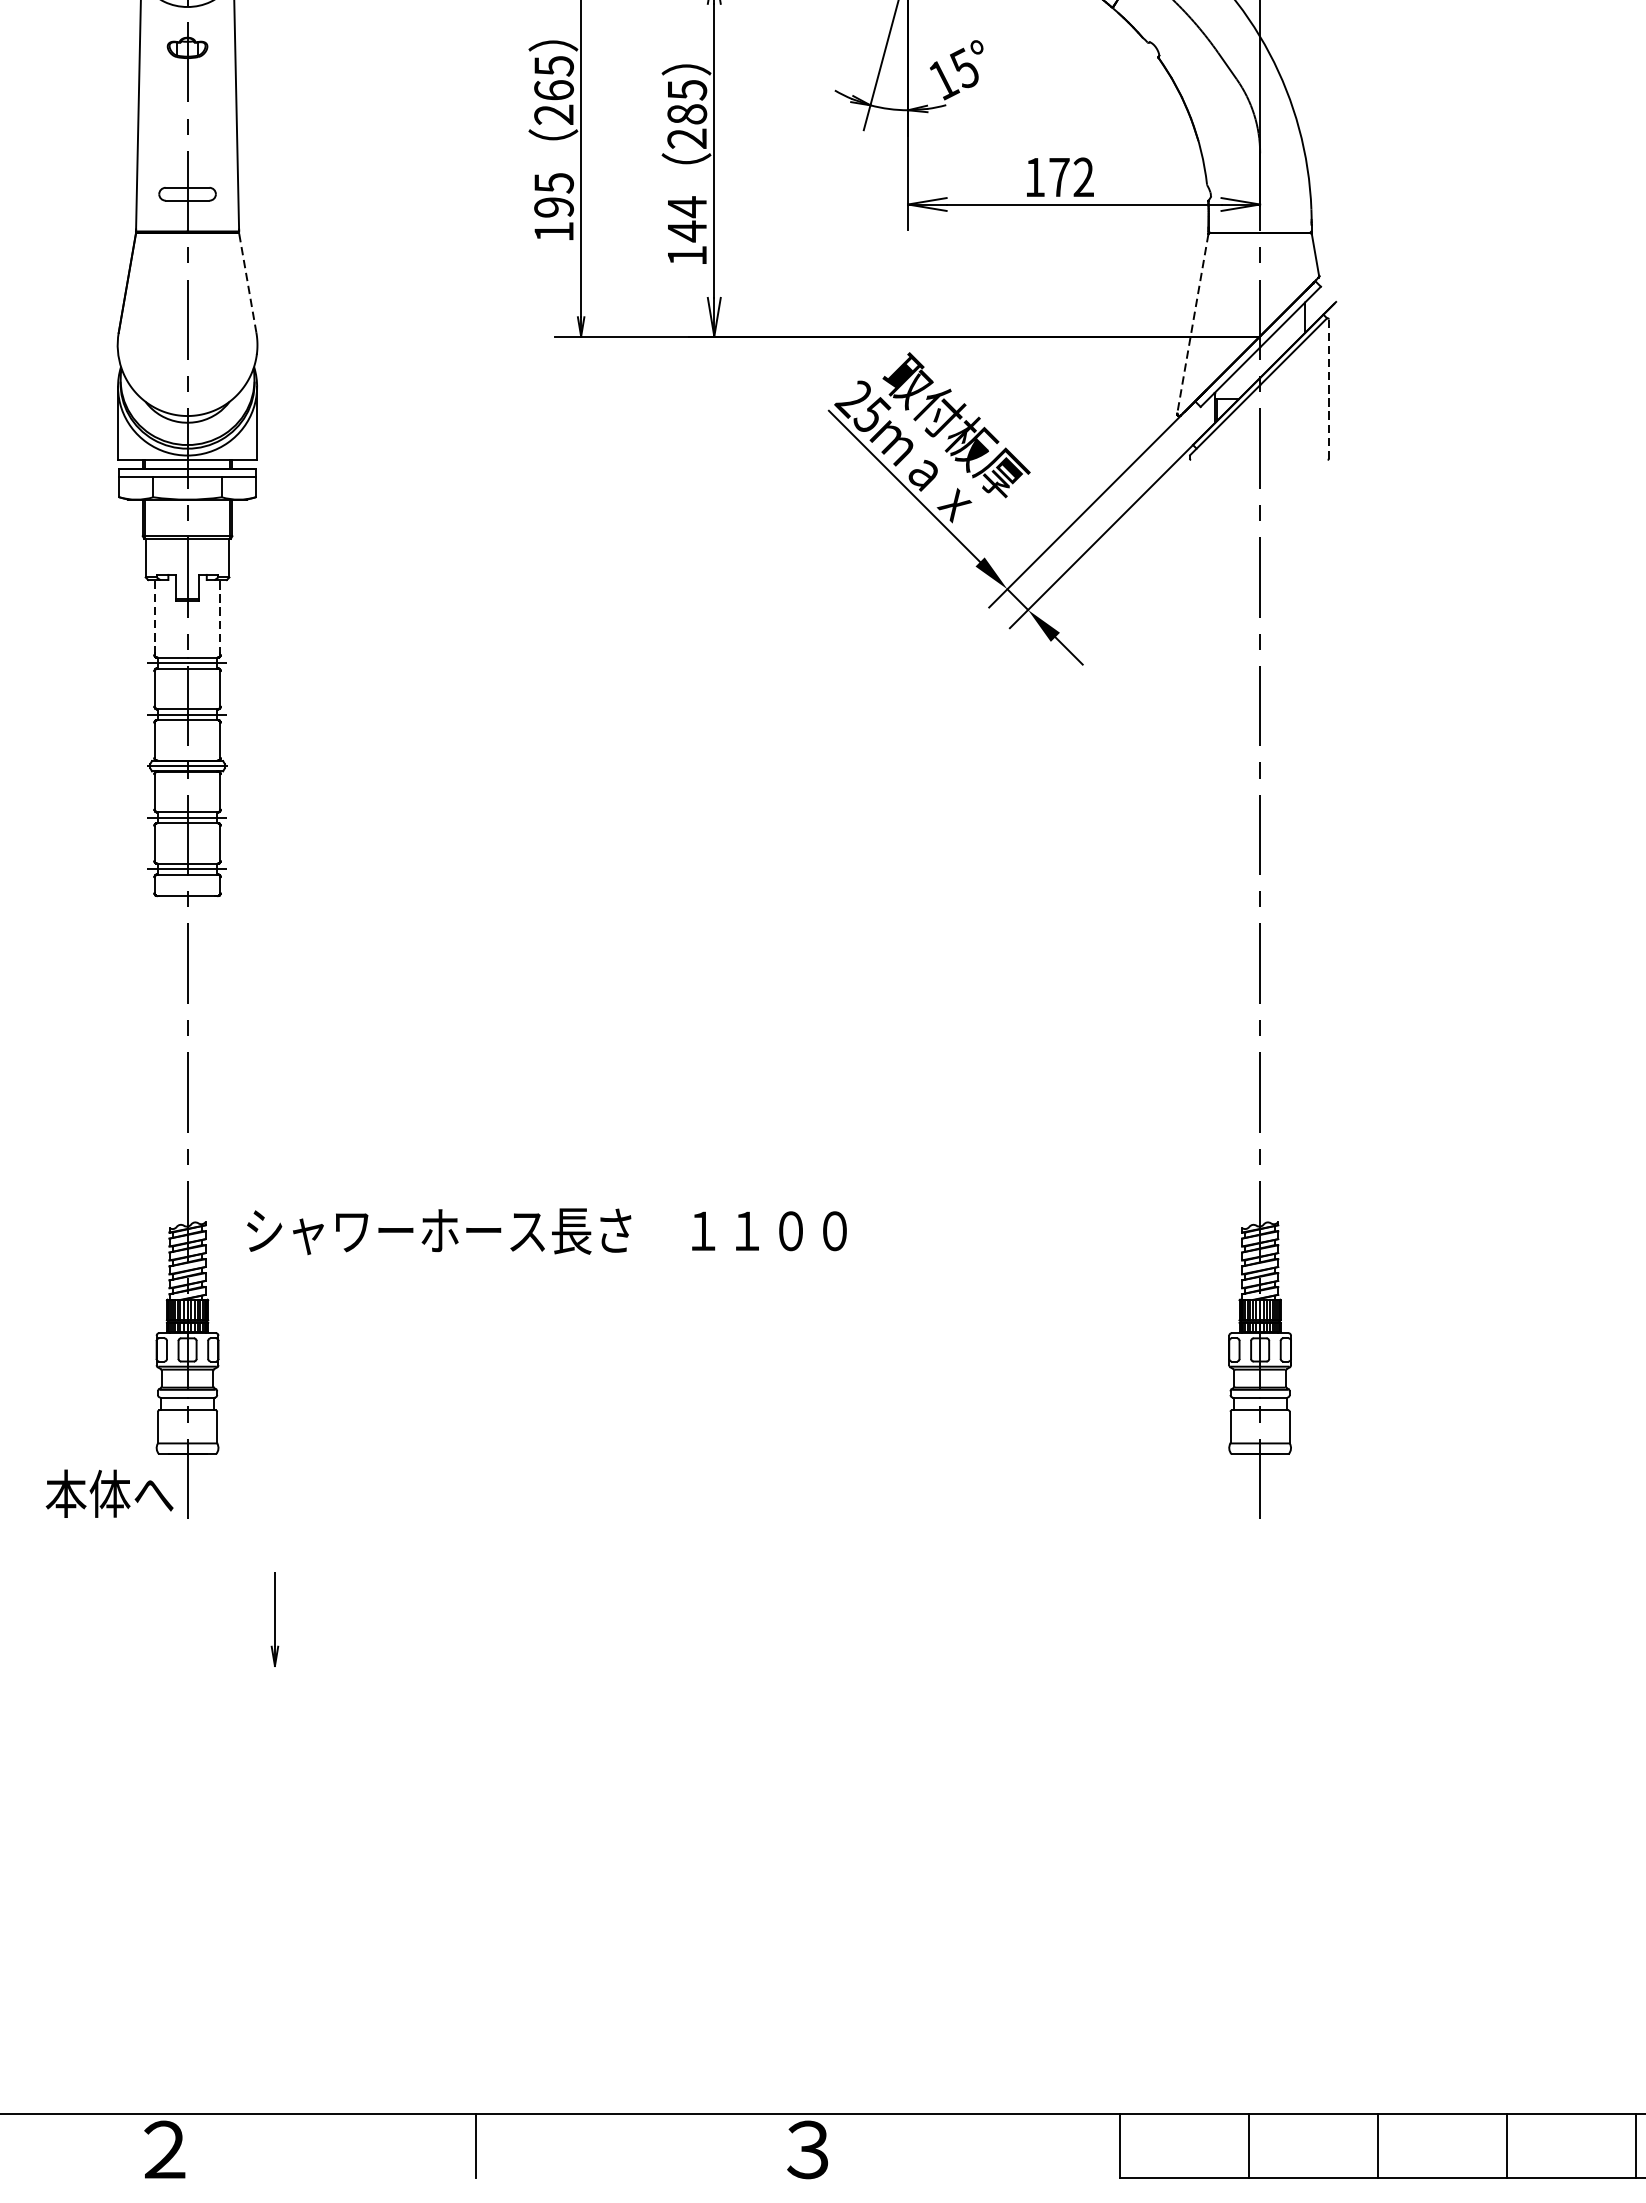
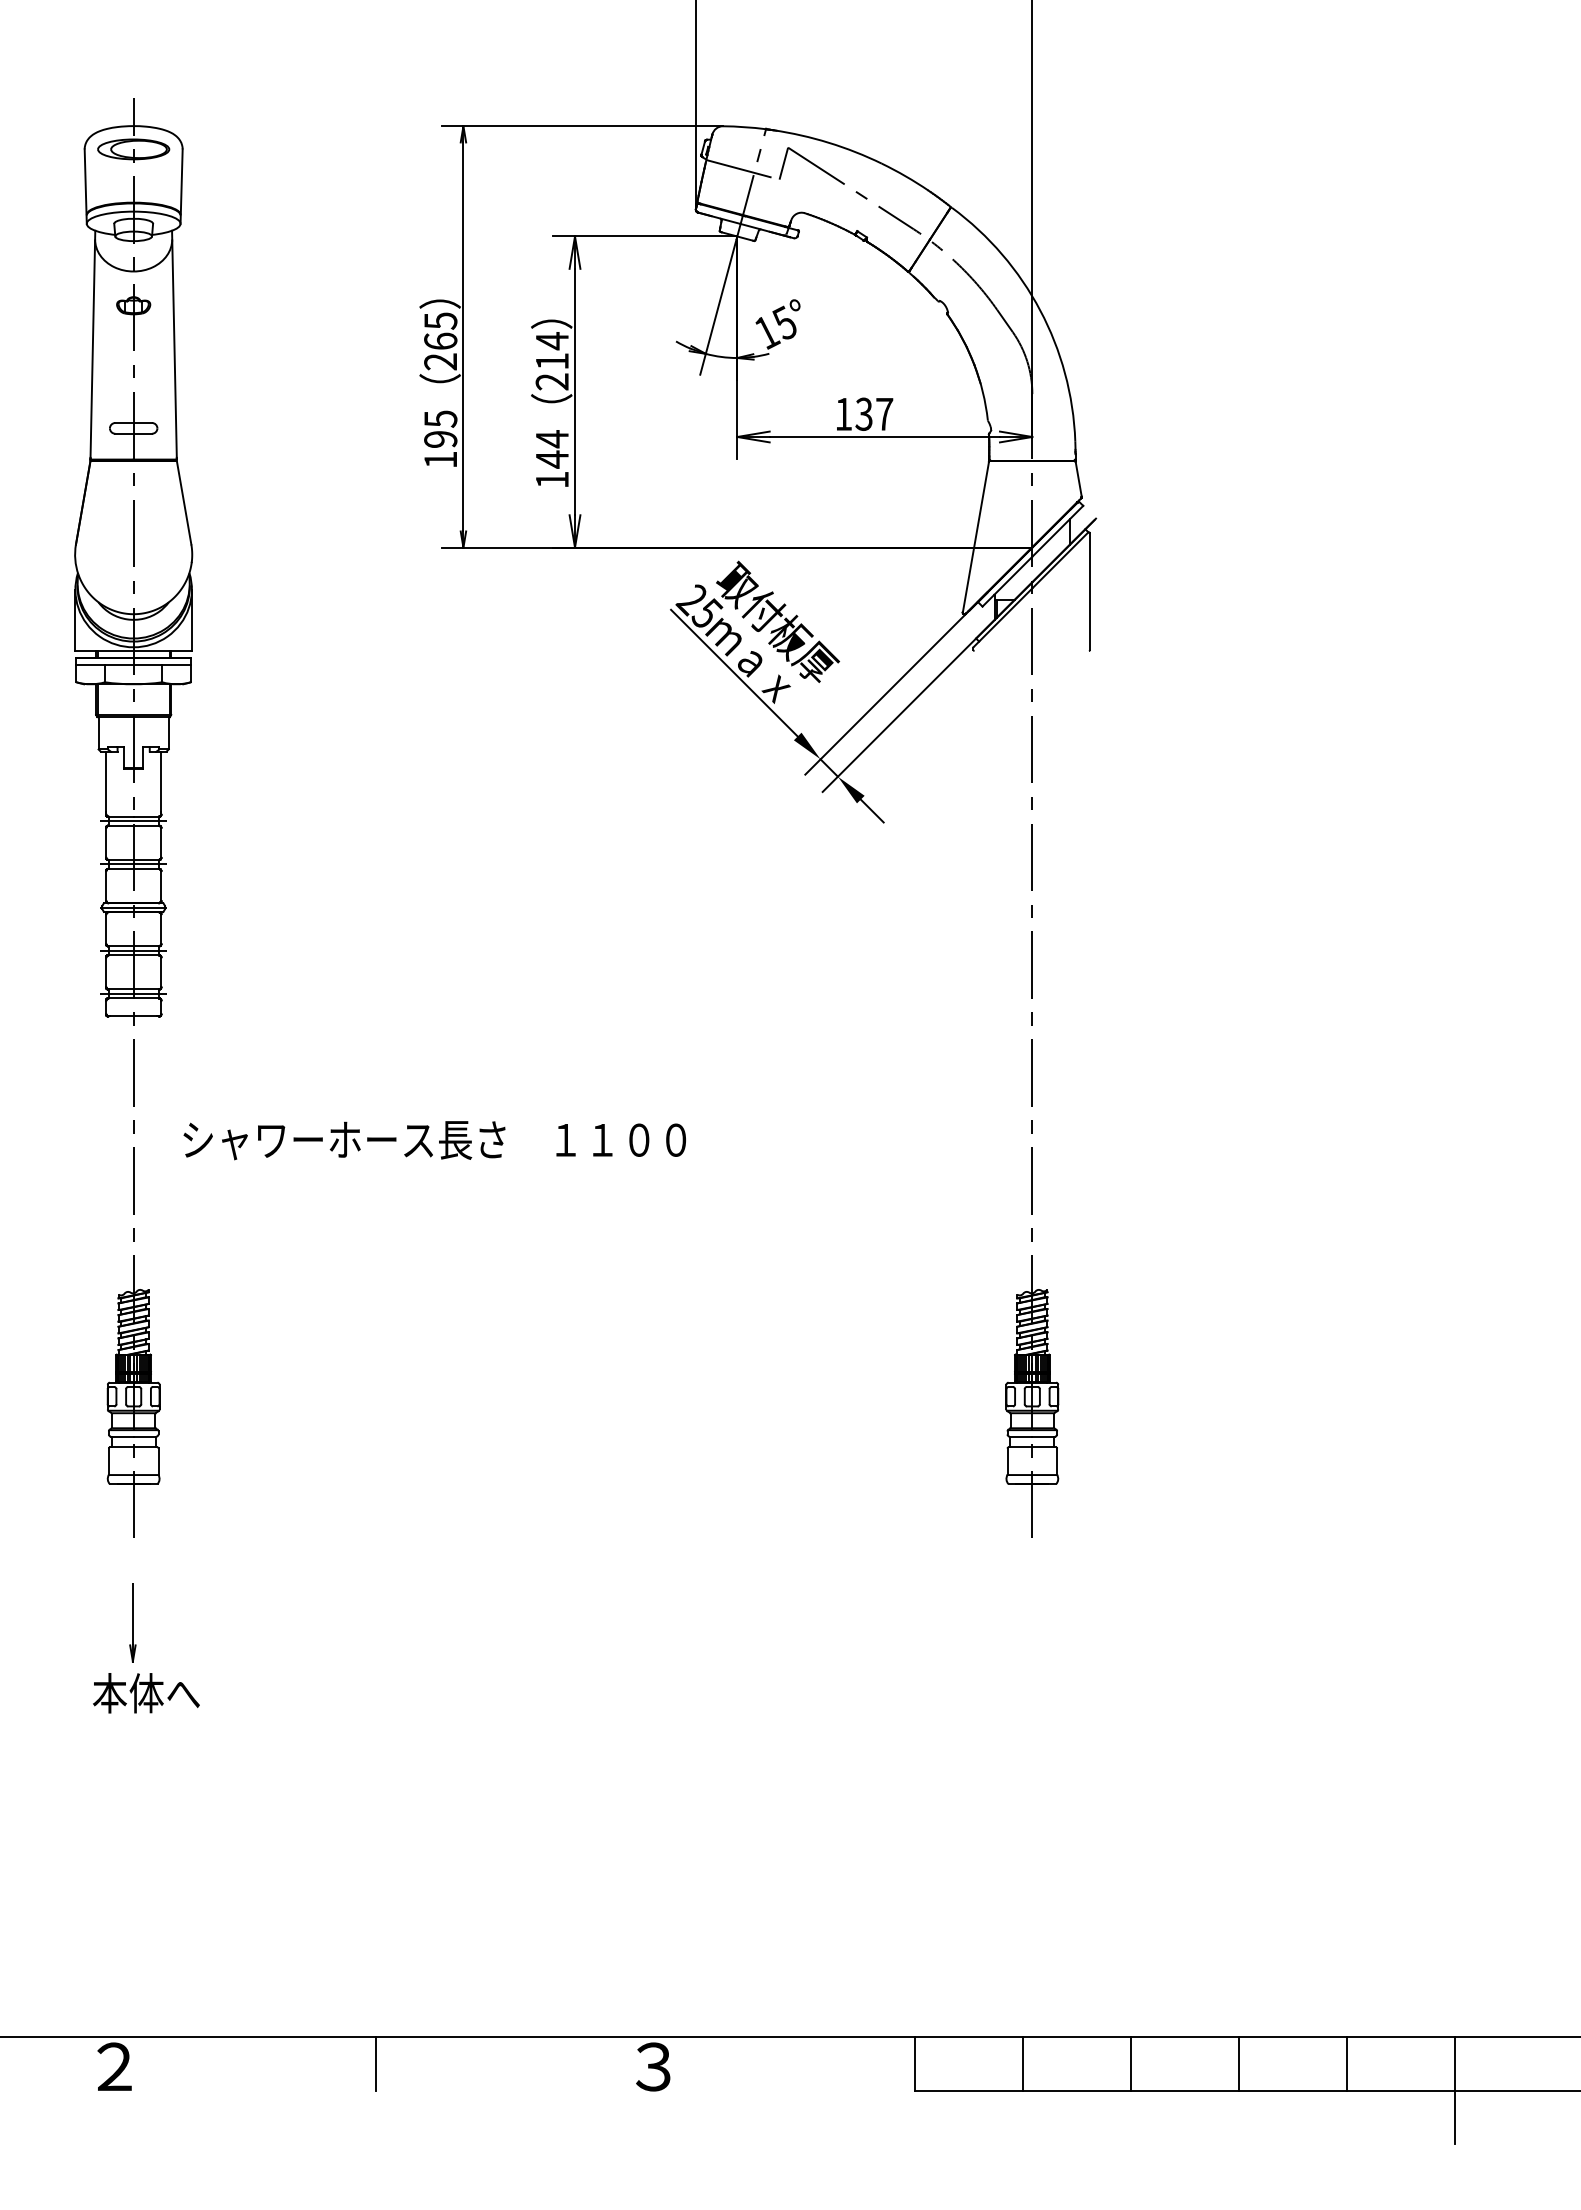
text: (687, 101) -> (552, 350), 285 -> 214
text: (1071, 176) -> (874, 413), 172 -> 137
line: (248, 283) -> (184, 503), dashed -> solid
line: (1192, 324) -> (975, 537), dashed -> solid
line: (1328, 390) -> (1089, 592), dashed -> solid
line: (220, 616) -> (161, 782), dashed -> solid
line: (155, 618) -> (106, 783), dashed -> solid
text: (546, 1231) -> (434, 1140), moved
text: (109, 1494) -> (146, 1693), moved
part: (274, 1619) -> (132, 1622), moved

